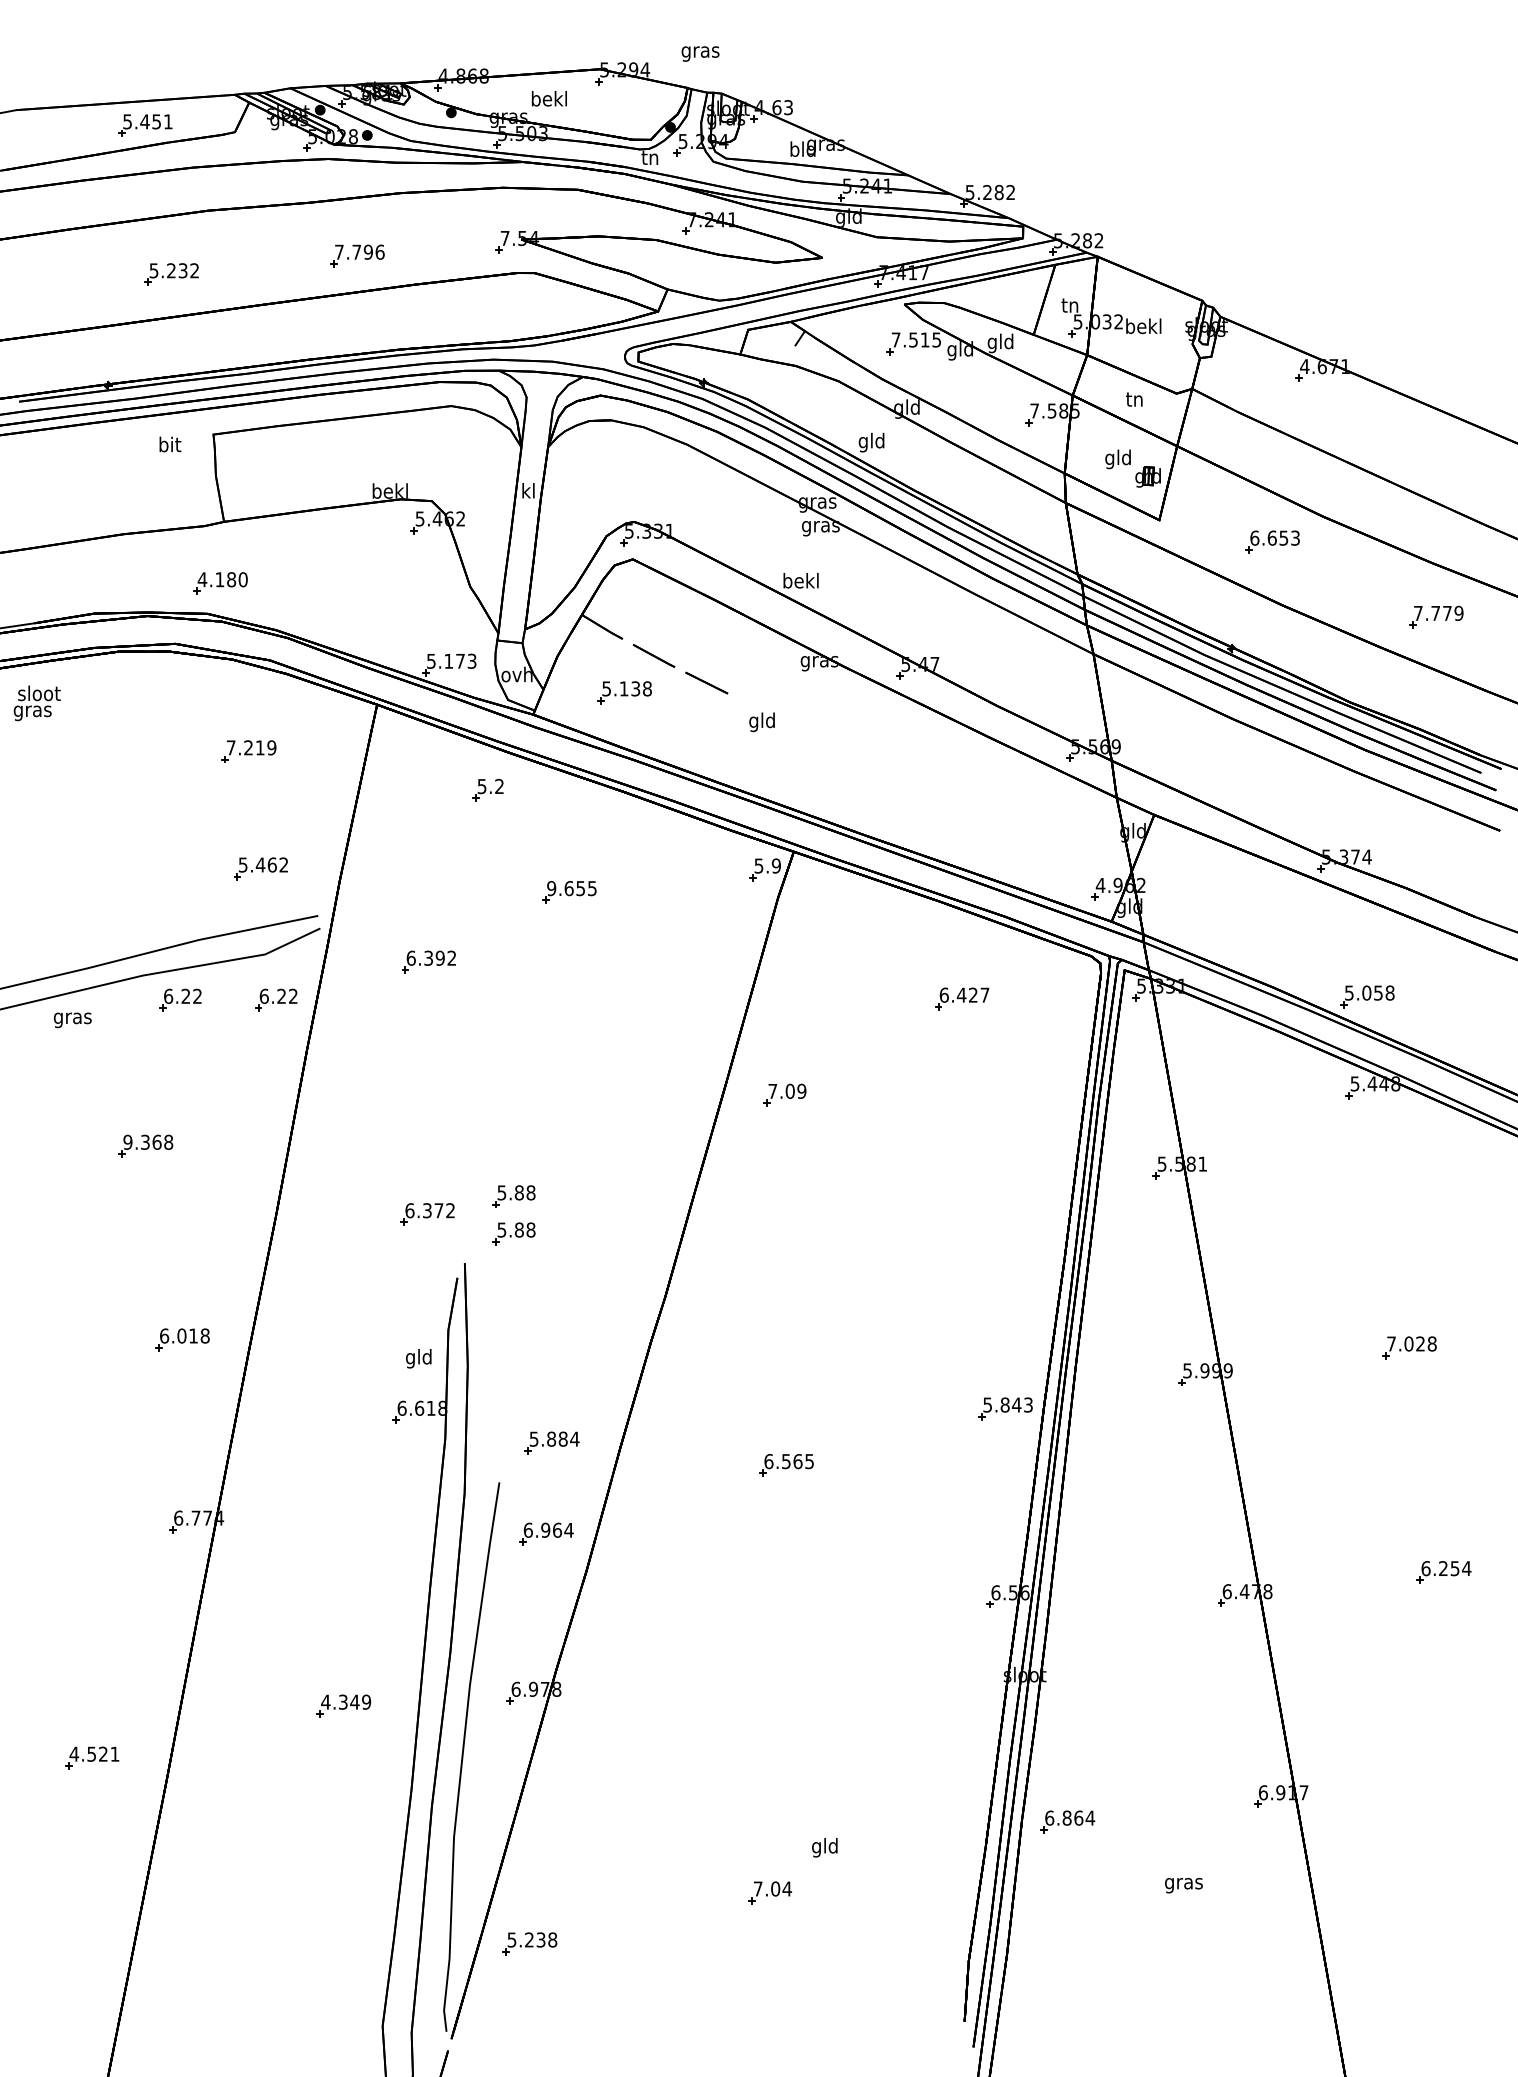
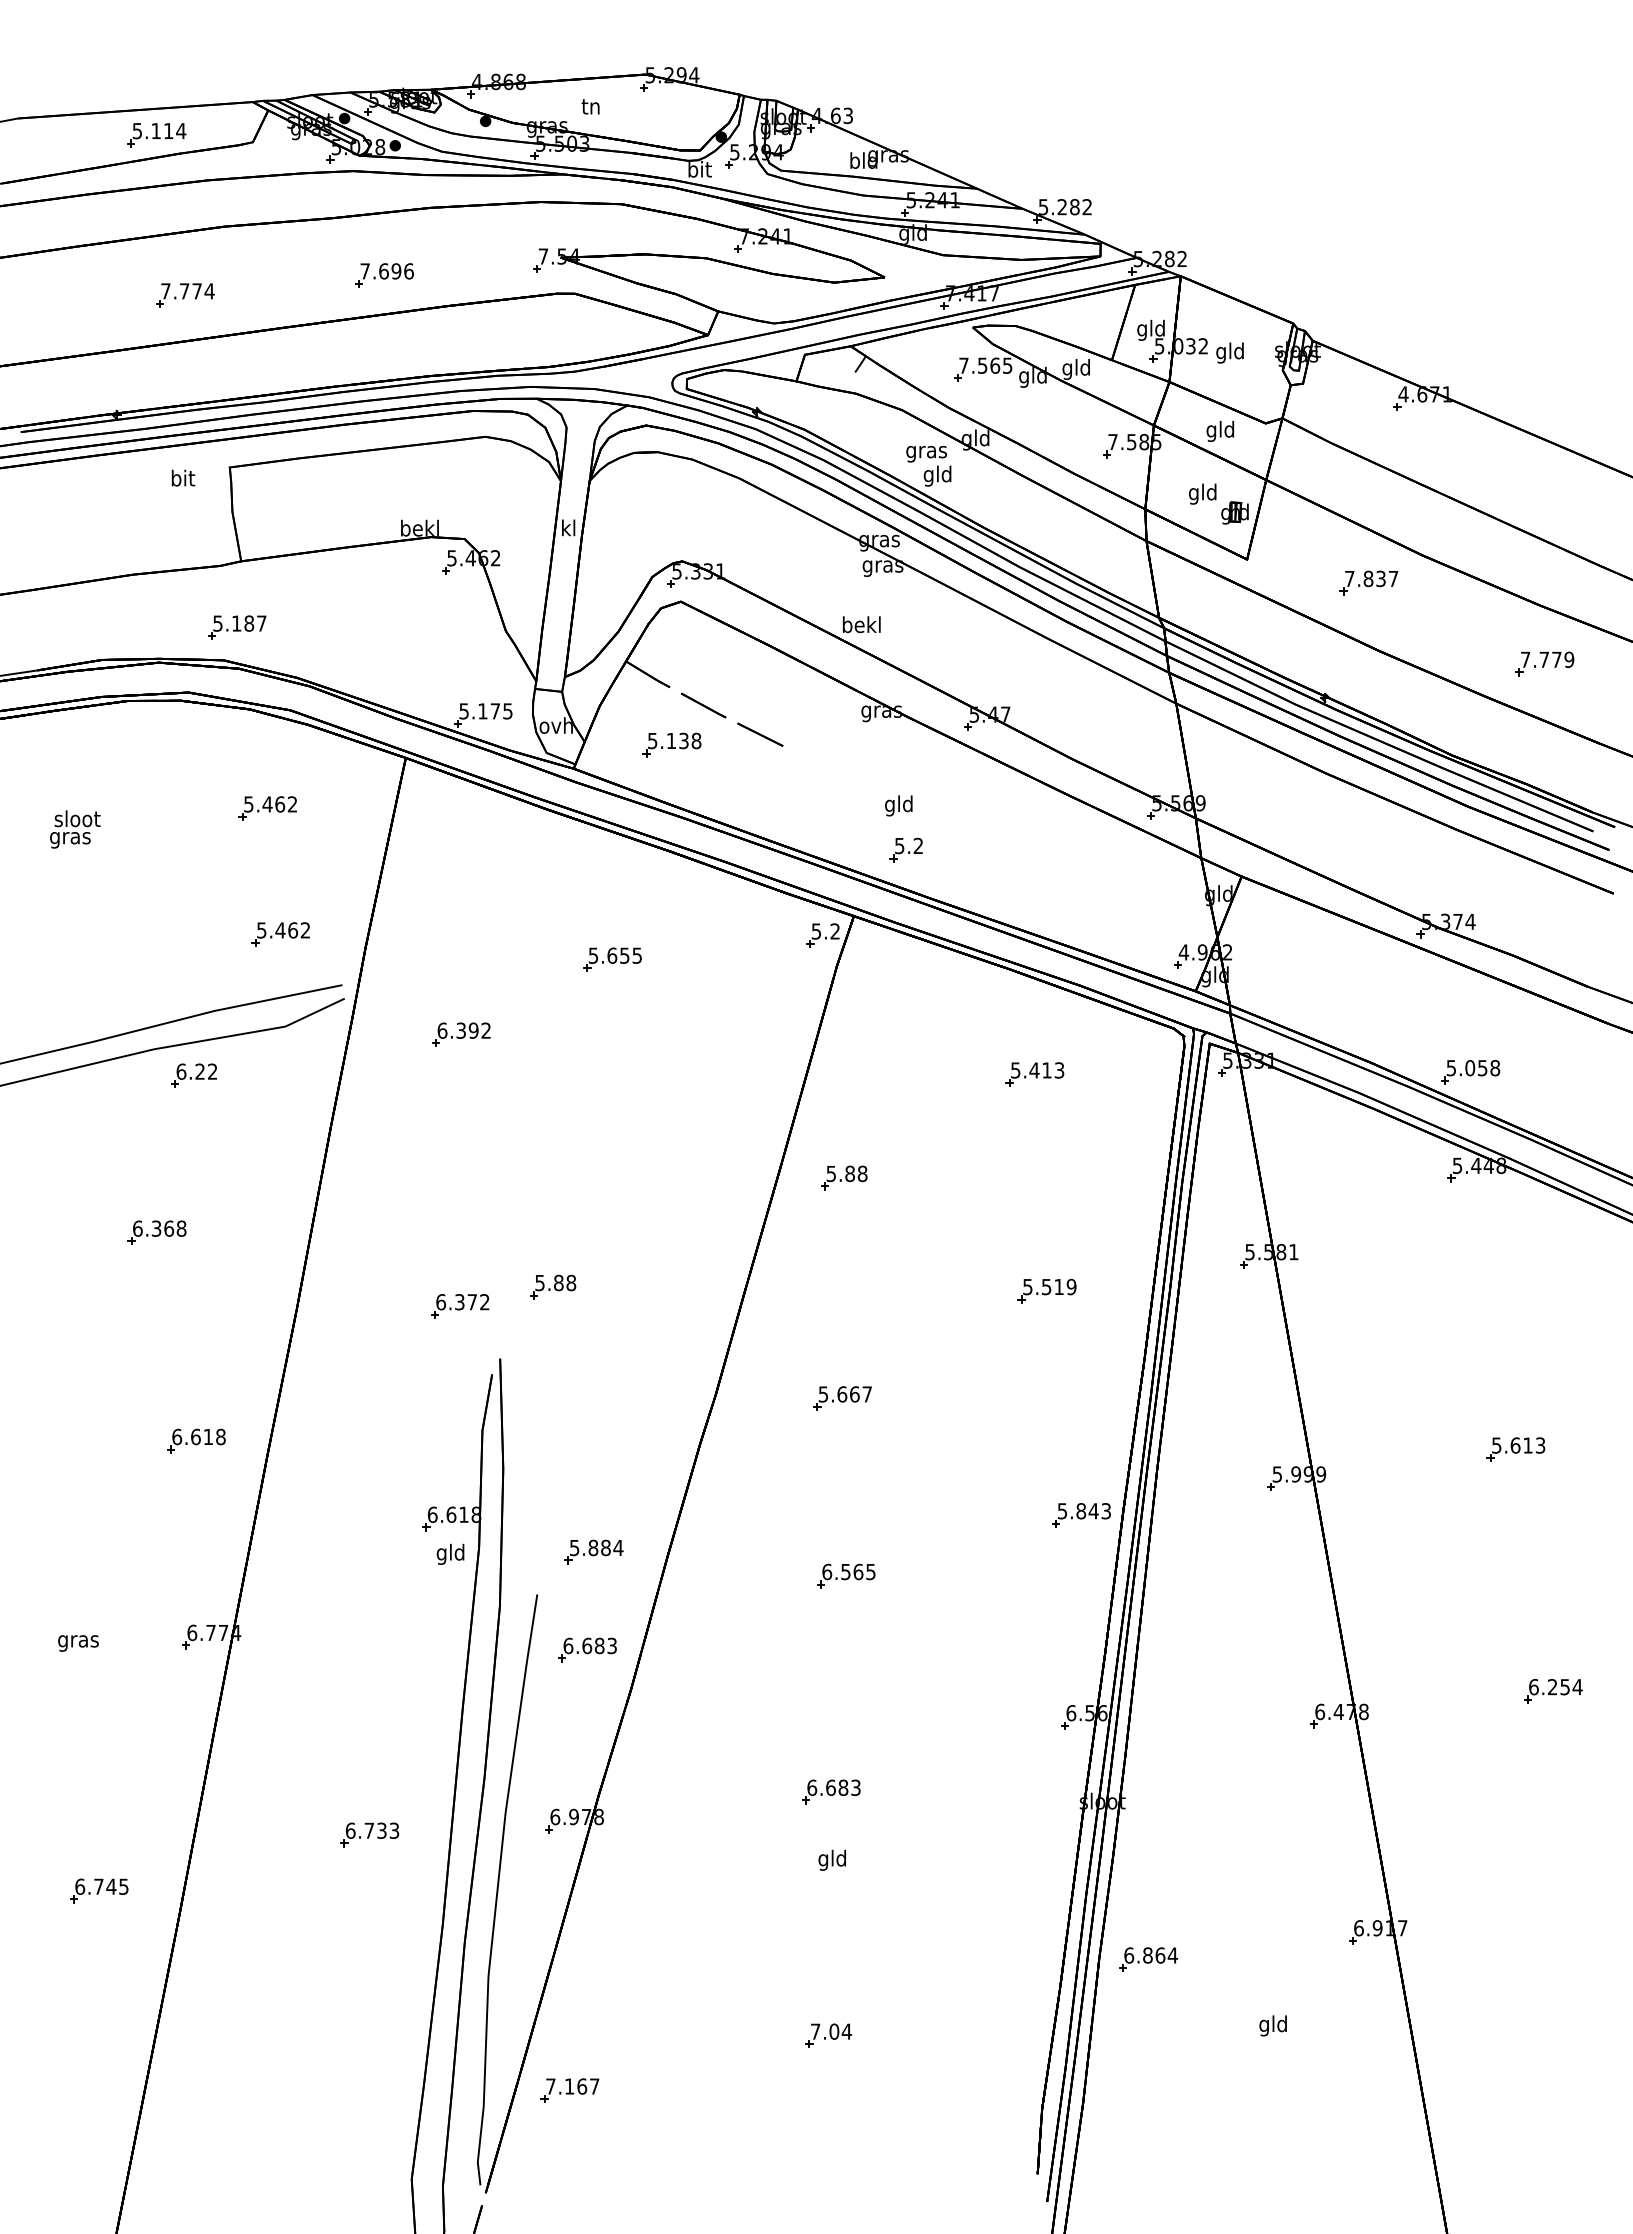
text: (700, 54) -> (926, 454), moved
text: (548, 98) -> (590, 105), bekl -> tn
text: (156, 122) -> (168, 131), 5.451 -> 5.114
text: (650, 156) -> (699, 168), tn -> bit
text: (356, 252) -> (383, 271), 7.796 -> 7.696
text: (174, 270) -> (187, 291), 5.232 -> 7.774
text: (1069, 306) -> (1150, 329), tn -> gld
text: (1143, 327) -> (1230, 352), bekl -> gld
text: (925, 339) -> (995, 365), 7.515 -> 7.565
text: (1134, 401) -> (1220, 431), tn -> gld
text: (1275, 537) -> (1371, 578), 6.653 -> 7.837
text: (222, 579) -> (239, 623), 4.180 -> 5.187
text: (471, 660) -> (507, 710), 5.173 -> 5.175
text: (37, 703) -> (75, 829), moved
text: (761, 721) -> (898, 805), moved
text: (251, 747) -> (270, 804), 7.219 -> 5.462
part: (487, 789) -> (905, 849), moved
text: (776, 866) -> (835, 931), 5.9 -> 5.2
text: (551, 888) -> (593, 955), 9.655 -> 5.655
text: (964, 995) -> (1037, 1070), 6.427 -> 5.413
part: (275, 999) -> (296, 1075), removed
text: (72, 1020) -> (78, 1643), moved
text: (786, 1091) -> (846, 1174), 7.09 -> 5.88
text: (127, 1142) -> (137, 1228), 9.368 -> 6.368
part: (972, 1199) -> (1046, 1290), added
part: (514, 1233) -> (553, 1326), removed
part: (783, 1300) -> (842, 1398), added
text: (181, 1335) -> (195, 1436), 6.018 -> 6.618
text: (1411, 1343) -> (1518, 1445), 7.028 -> 5.613
text: (418, 1357) -> (450, 1553), moved
text: (557, 1529) -> (599, 1645), 6.964 -> 6.683
part: (772, 1665) -> (831, 1791), added
text: (346, 1701) -> (372, 1830), 4.349 -> 6.733
text: (94, 1753) -> (101, 1886), 4.521 -> 6.745
text: (824, 1846) -> (831, 1859), moved
text: (1183, 1883) -> (1273, 2025), gras -> gld
text: (532, 1939) -> (572, 2086), 5.238 -> 7.167

